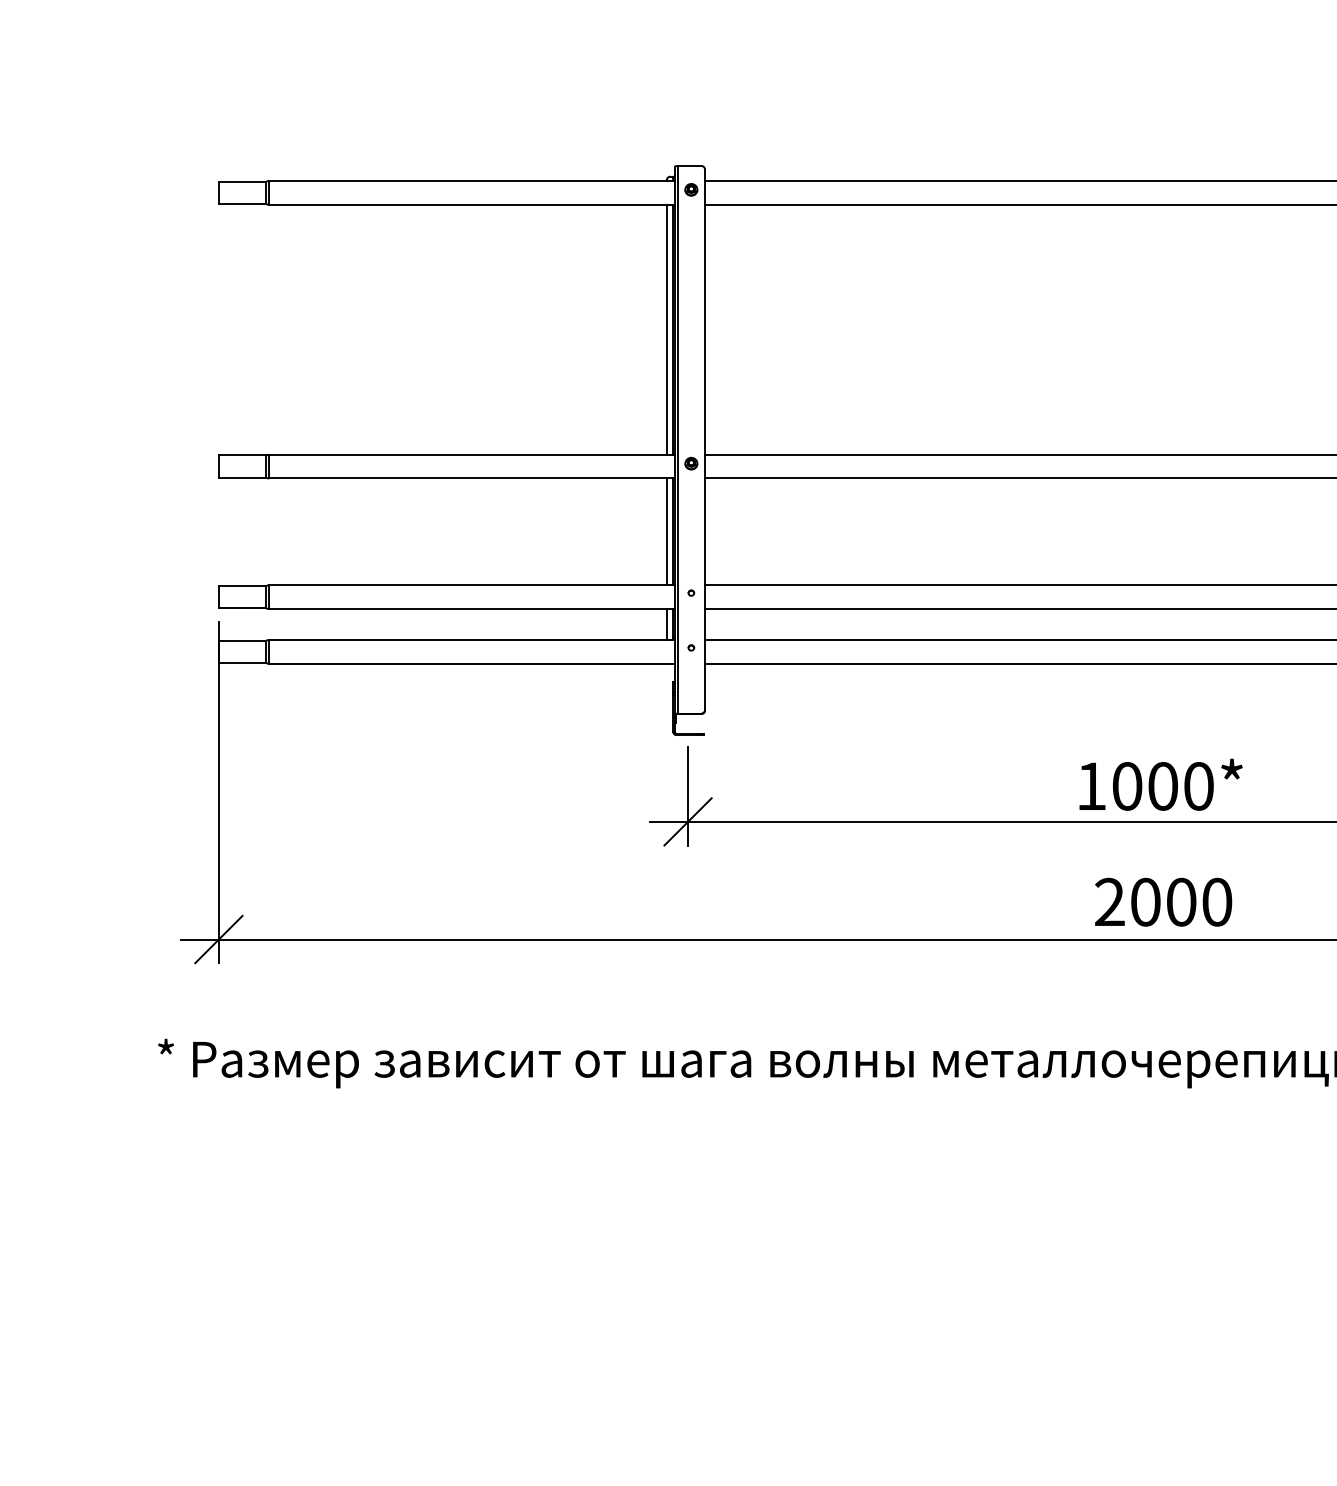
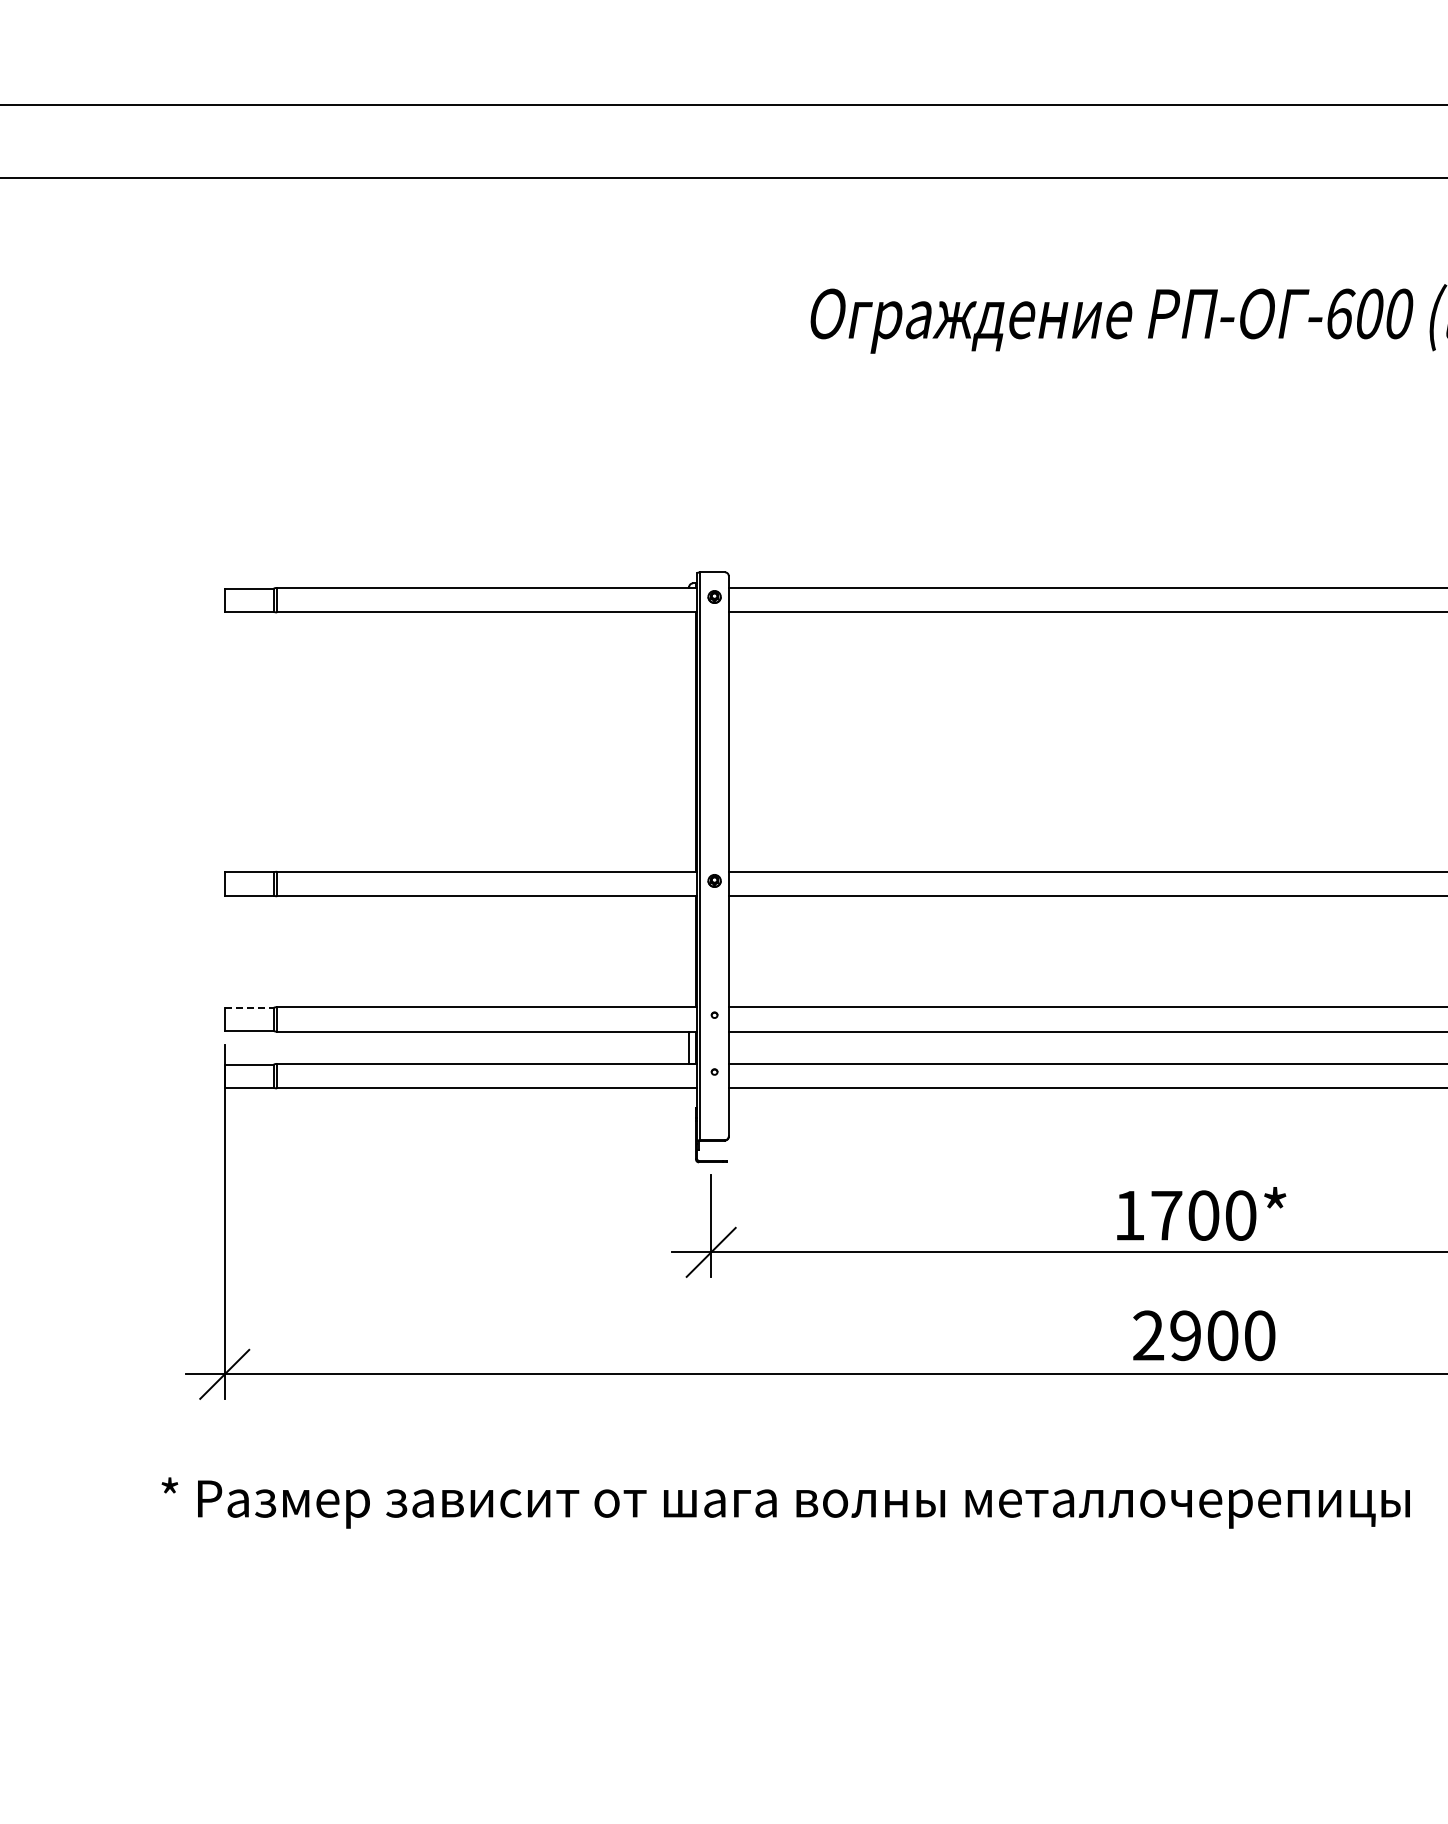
line: (667, 329) -> (689, 741), removed
line: (667, 531) -> (689, 951), removed
line: (242, 585) -> (249, 1007), solid -> dashed
text: (1127, 786) -> (1166, 1215), 1000* -> 1700*
text: (1145, 902) -> (1185, 1335), 2000 -> 2900

